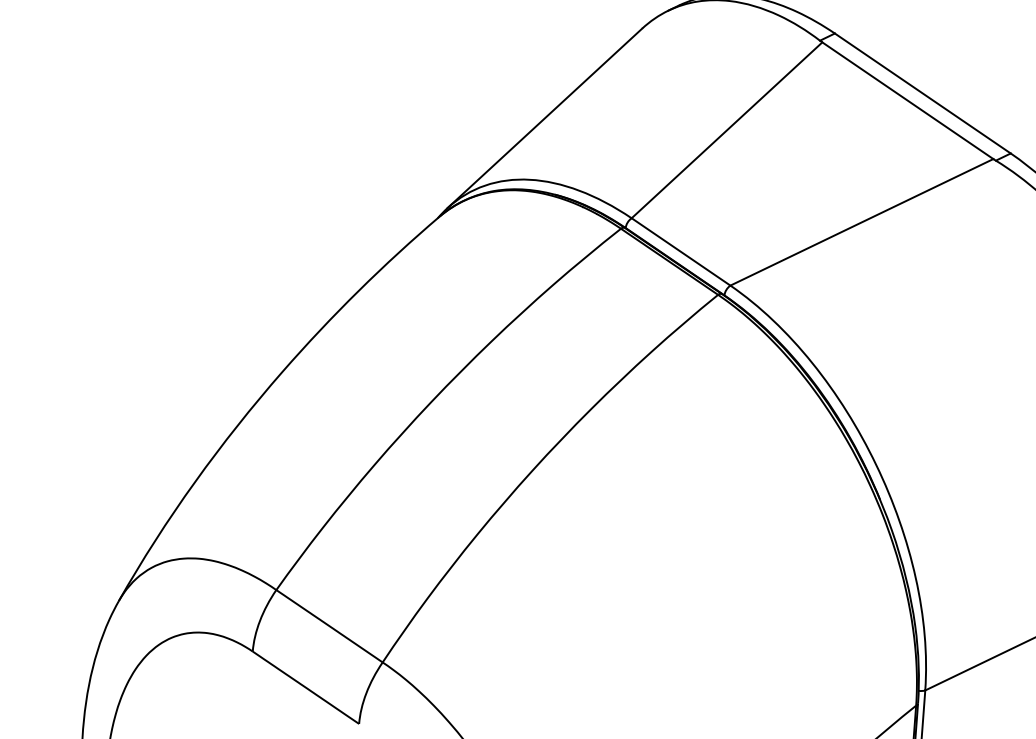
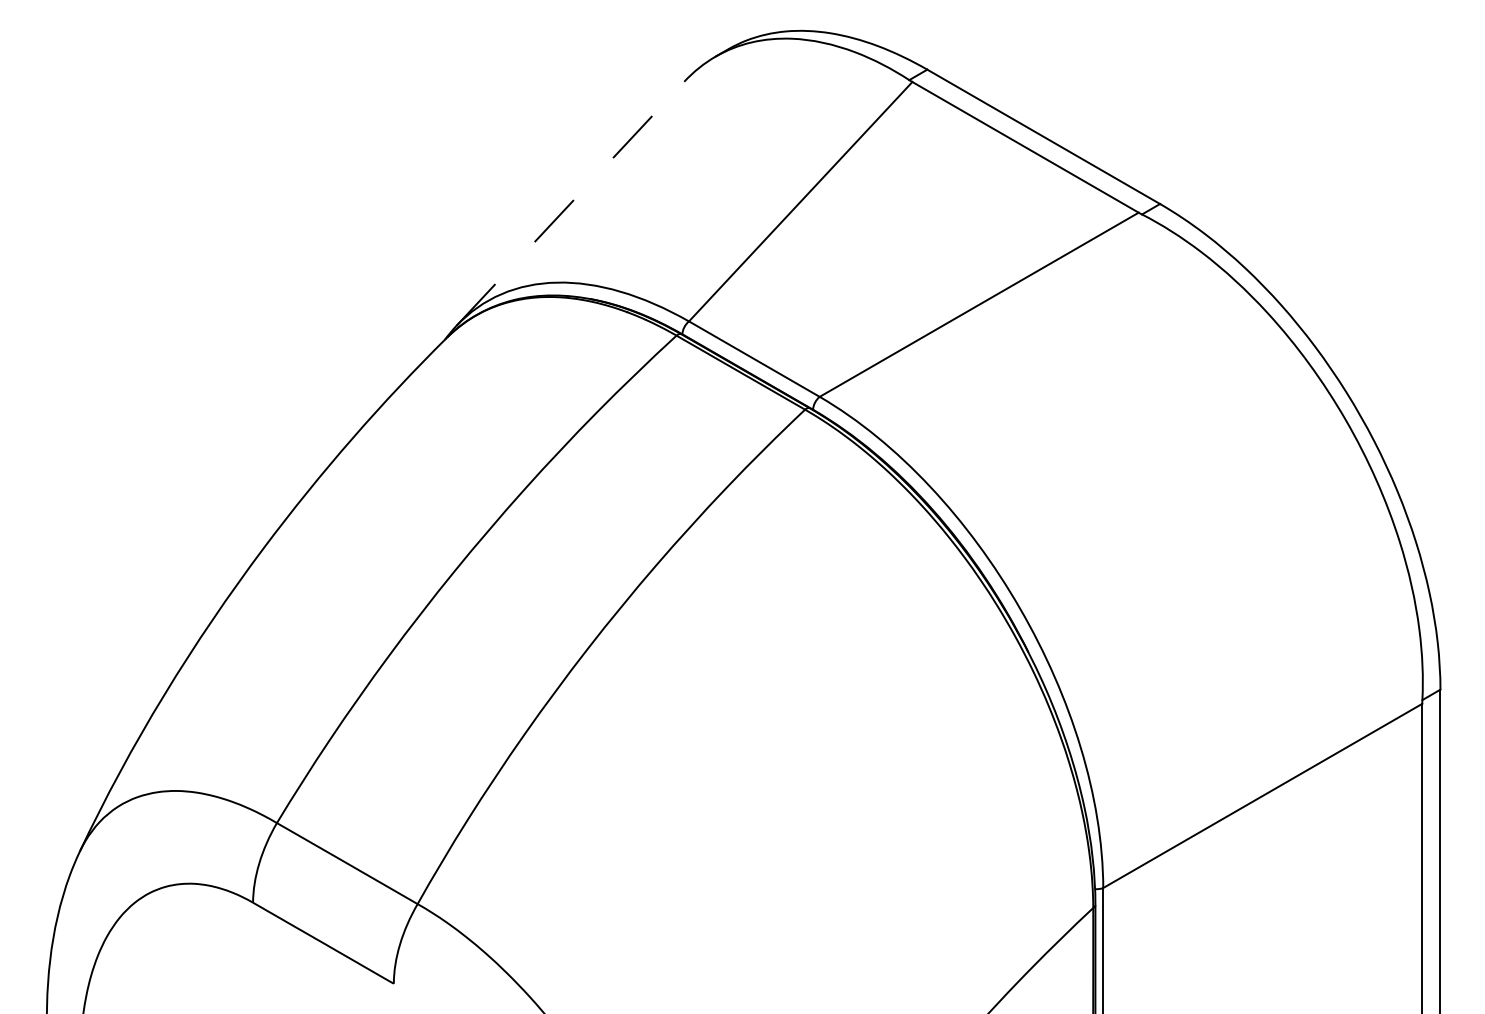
line: (545, 118) -> (570, 203), solid -> dashed

